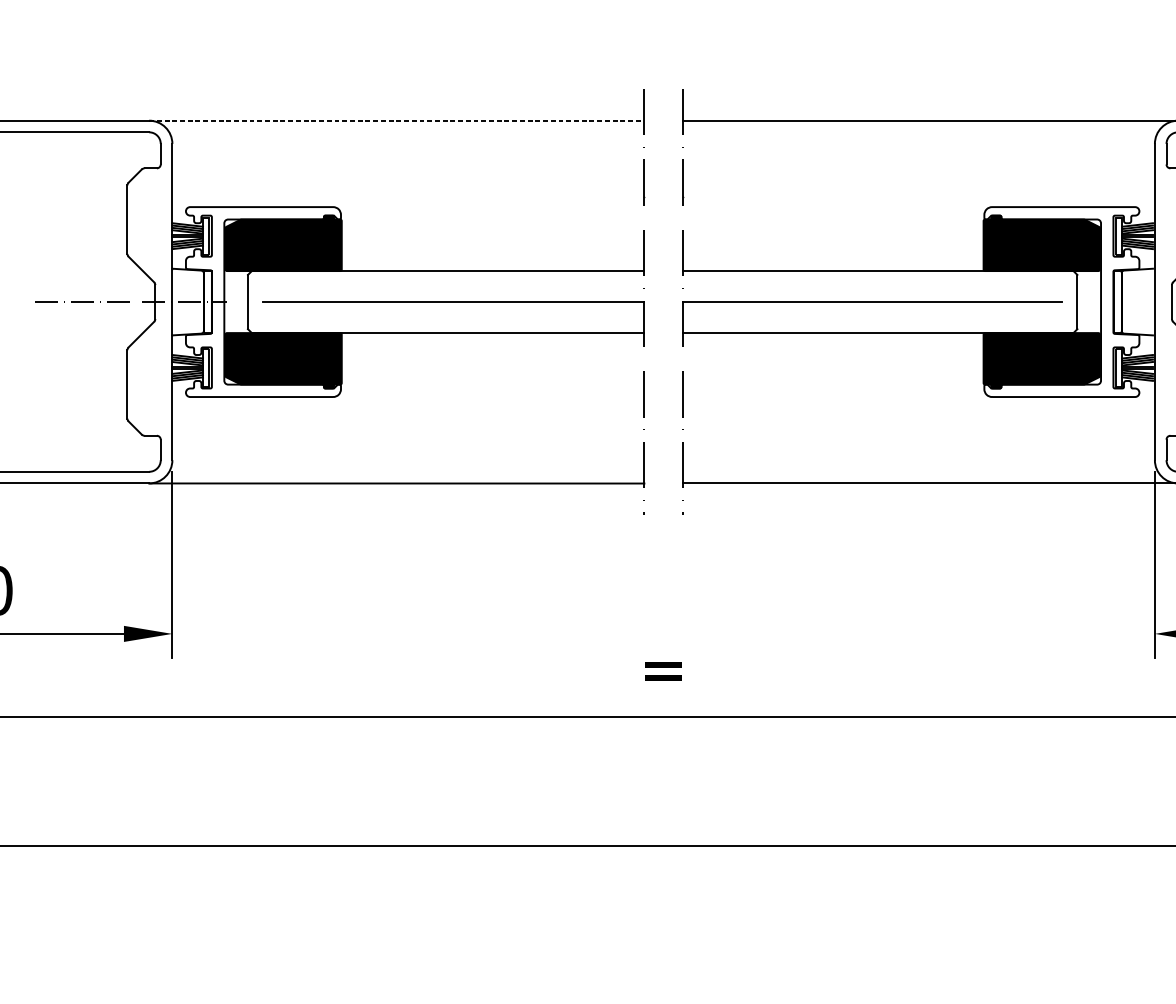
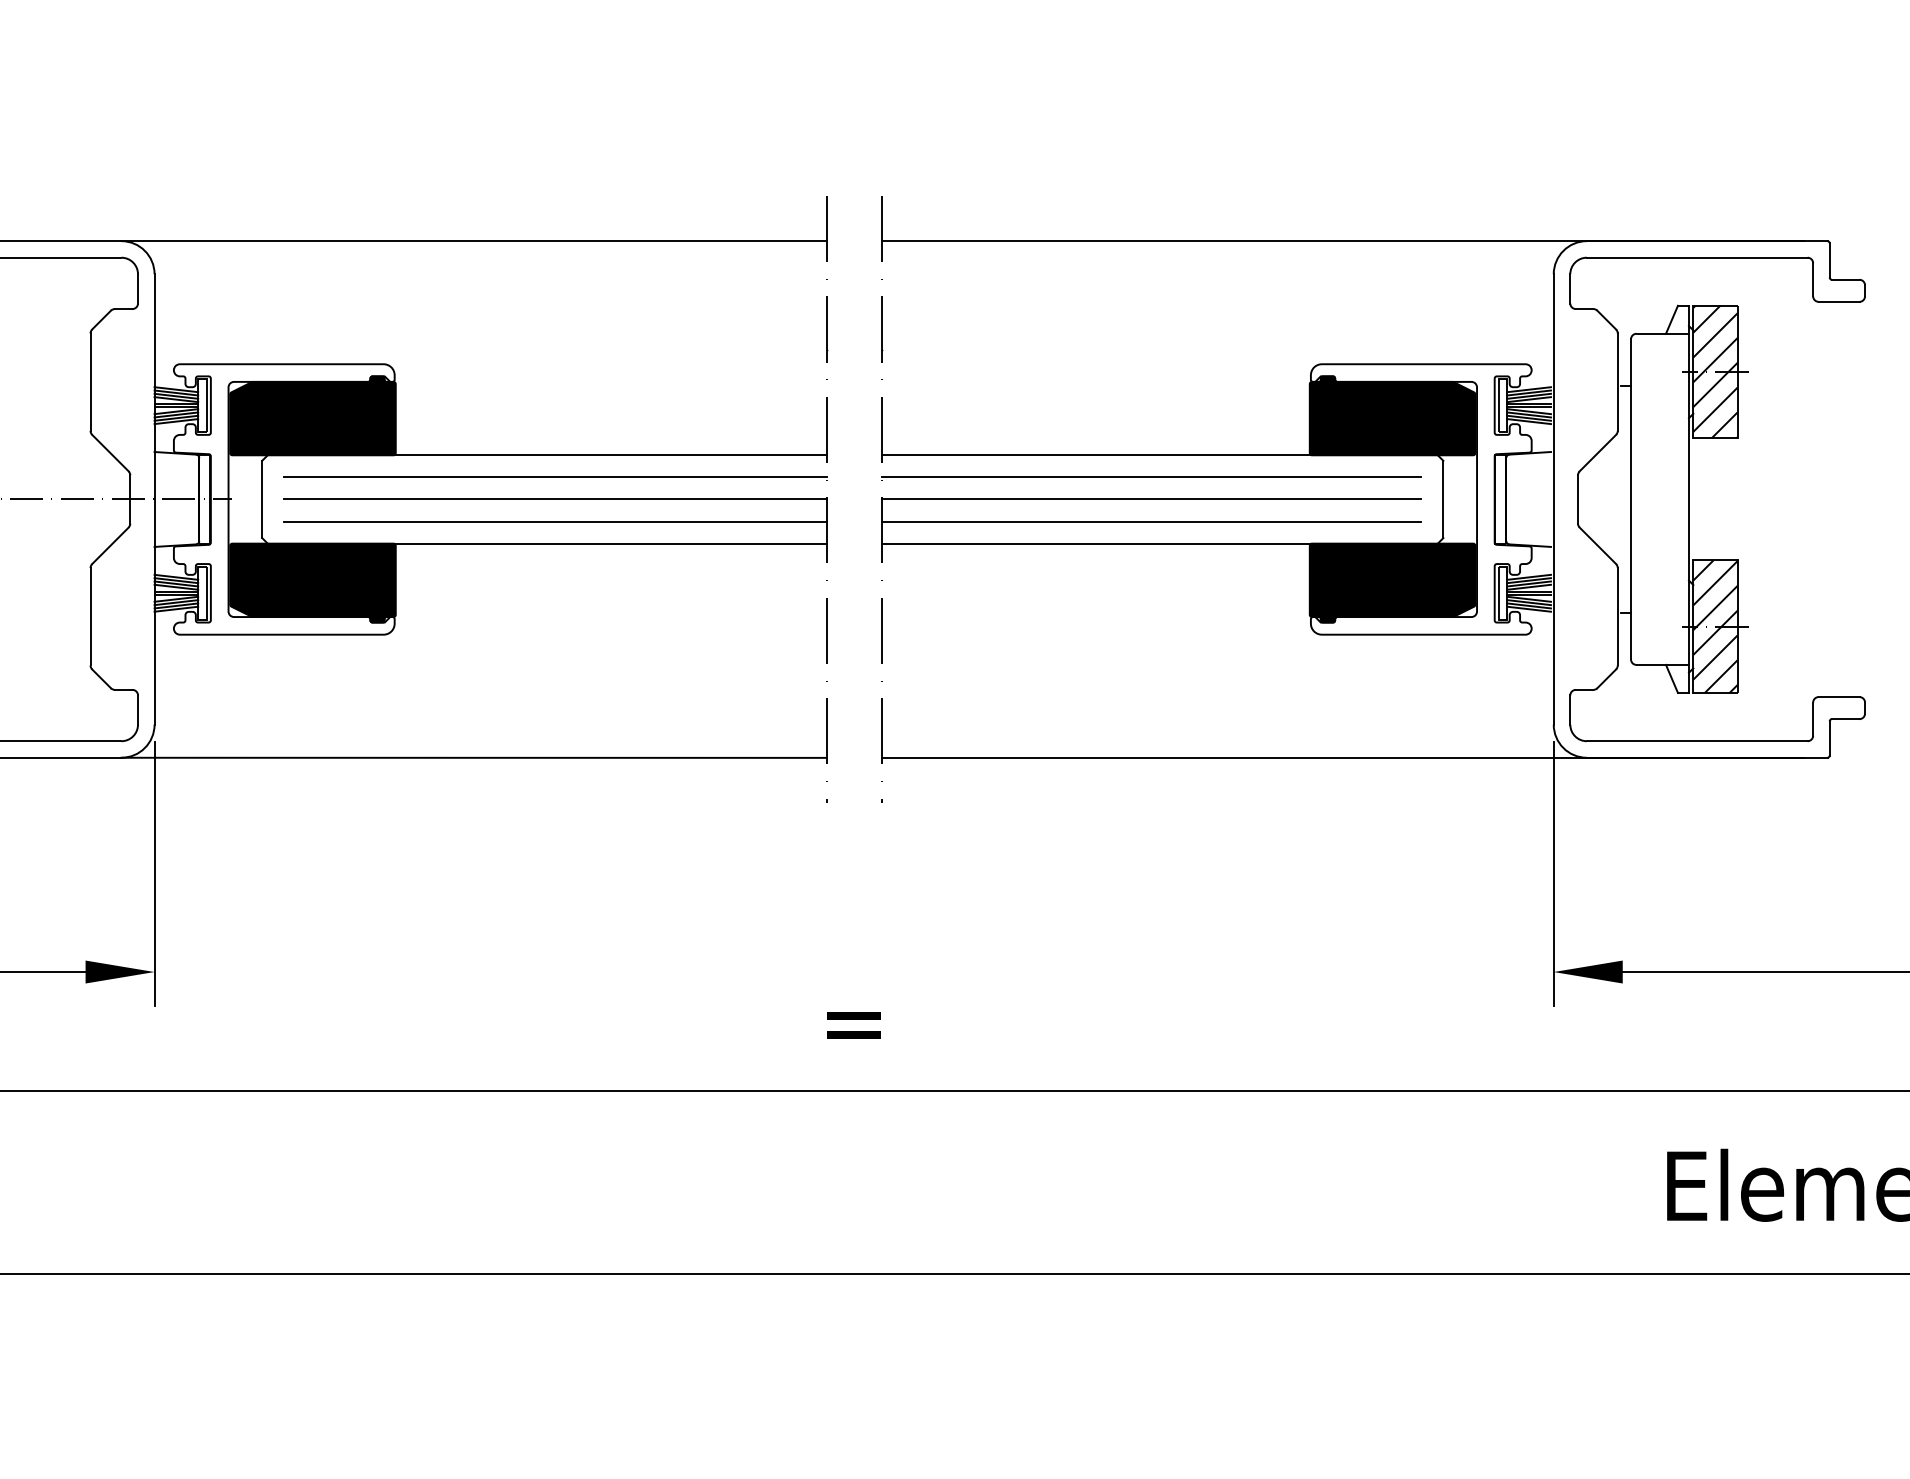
line: (397, 120) -> (474, 241), dashed -> solid
line: (453, 286) -> (555, 477), added
line: (872, 286) -> (1151, 477), added
line: (453, 317) -> (555, 521), added
line: (872, 317) -> (1151, 521), added

